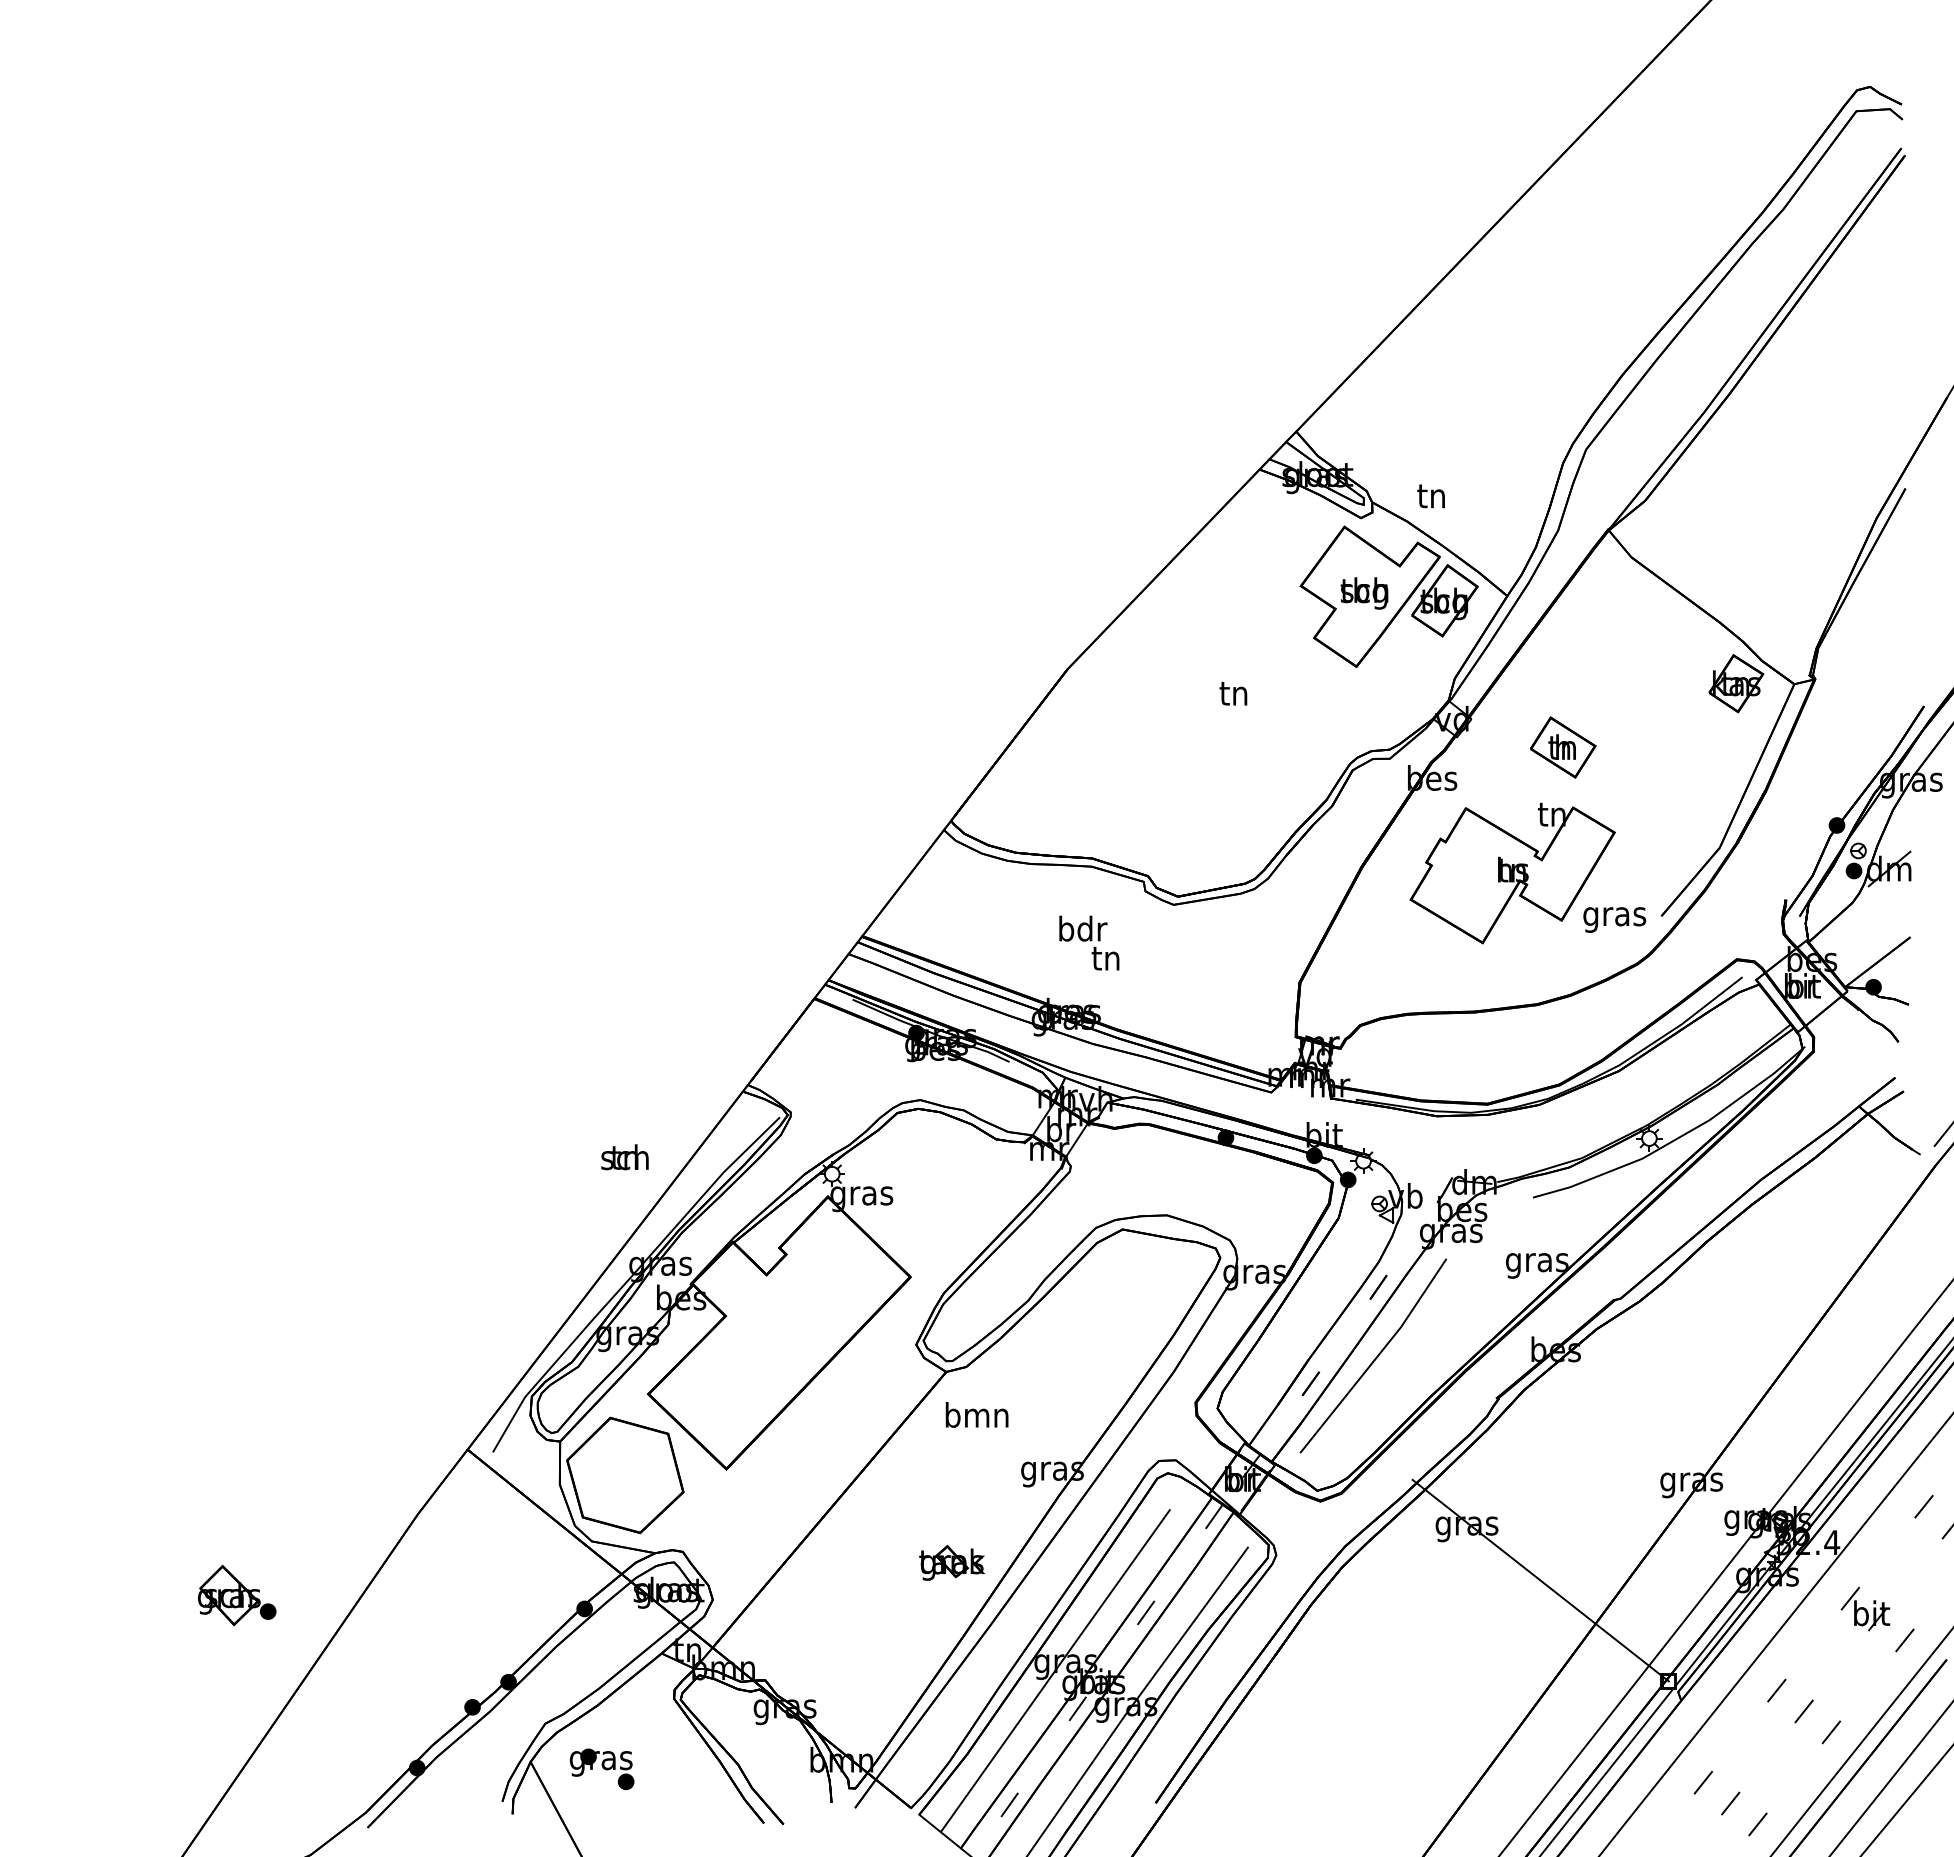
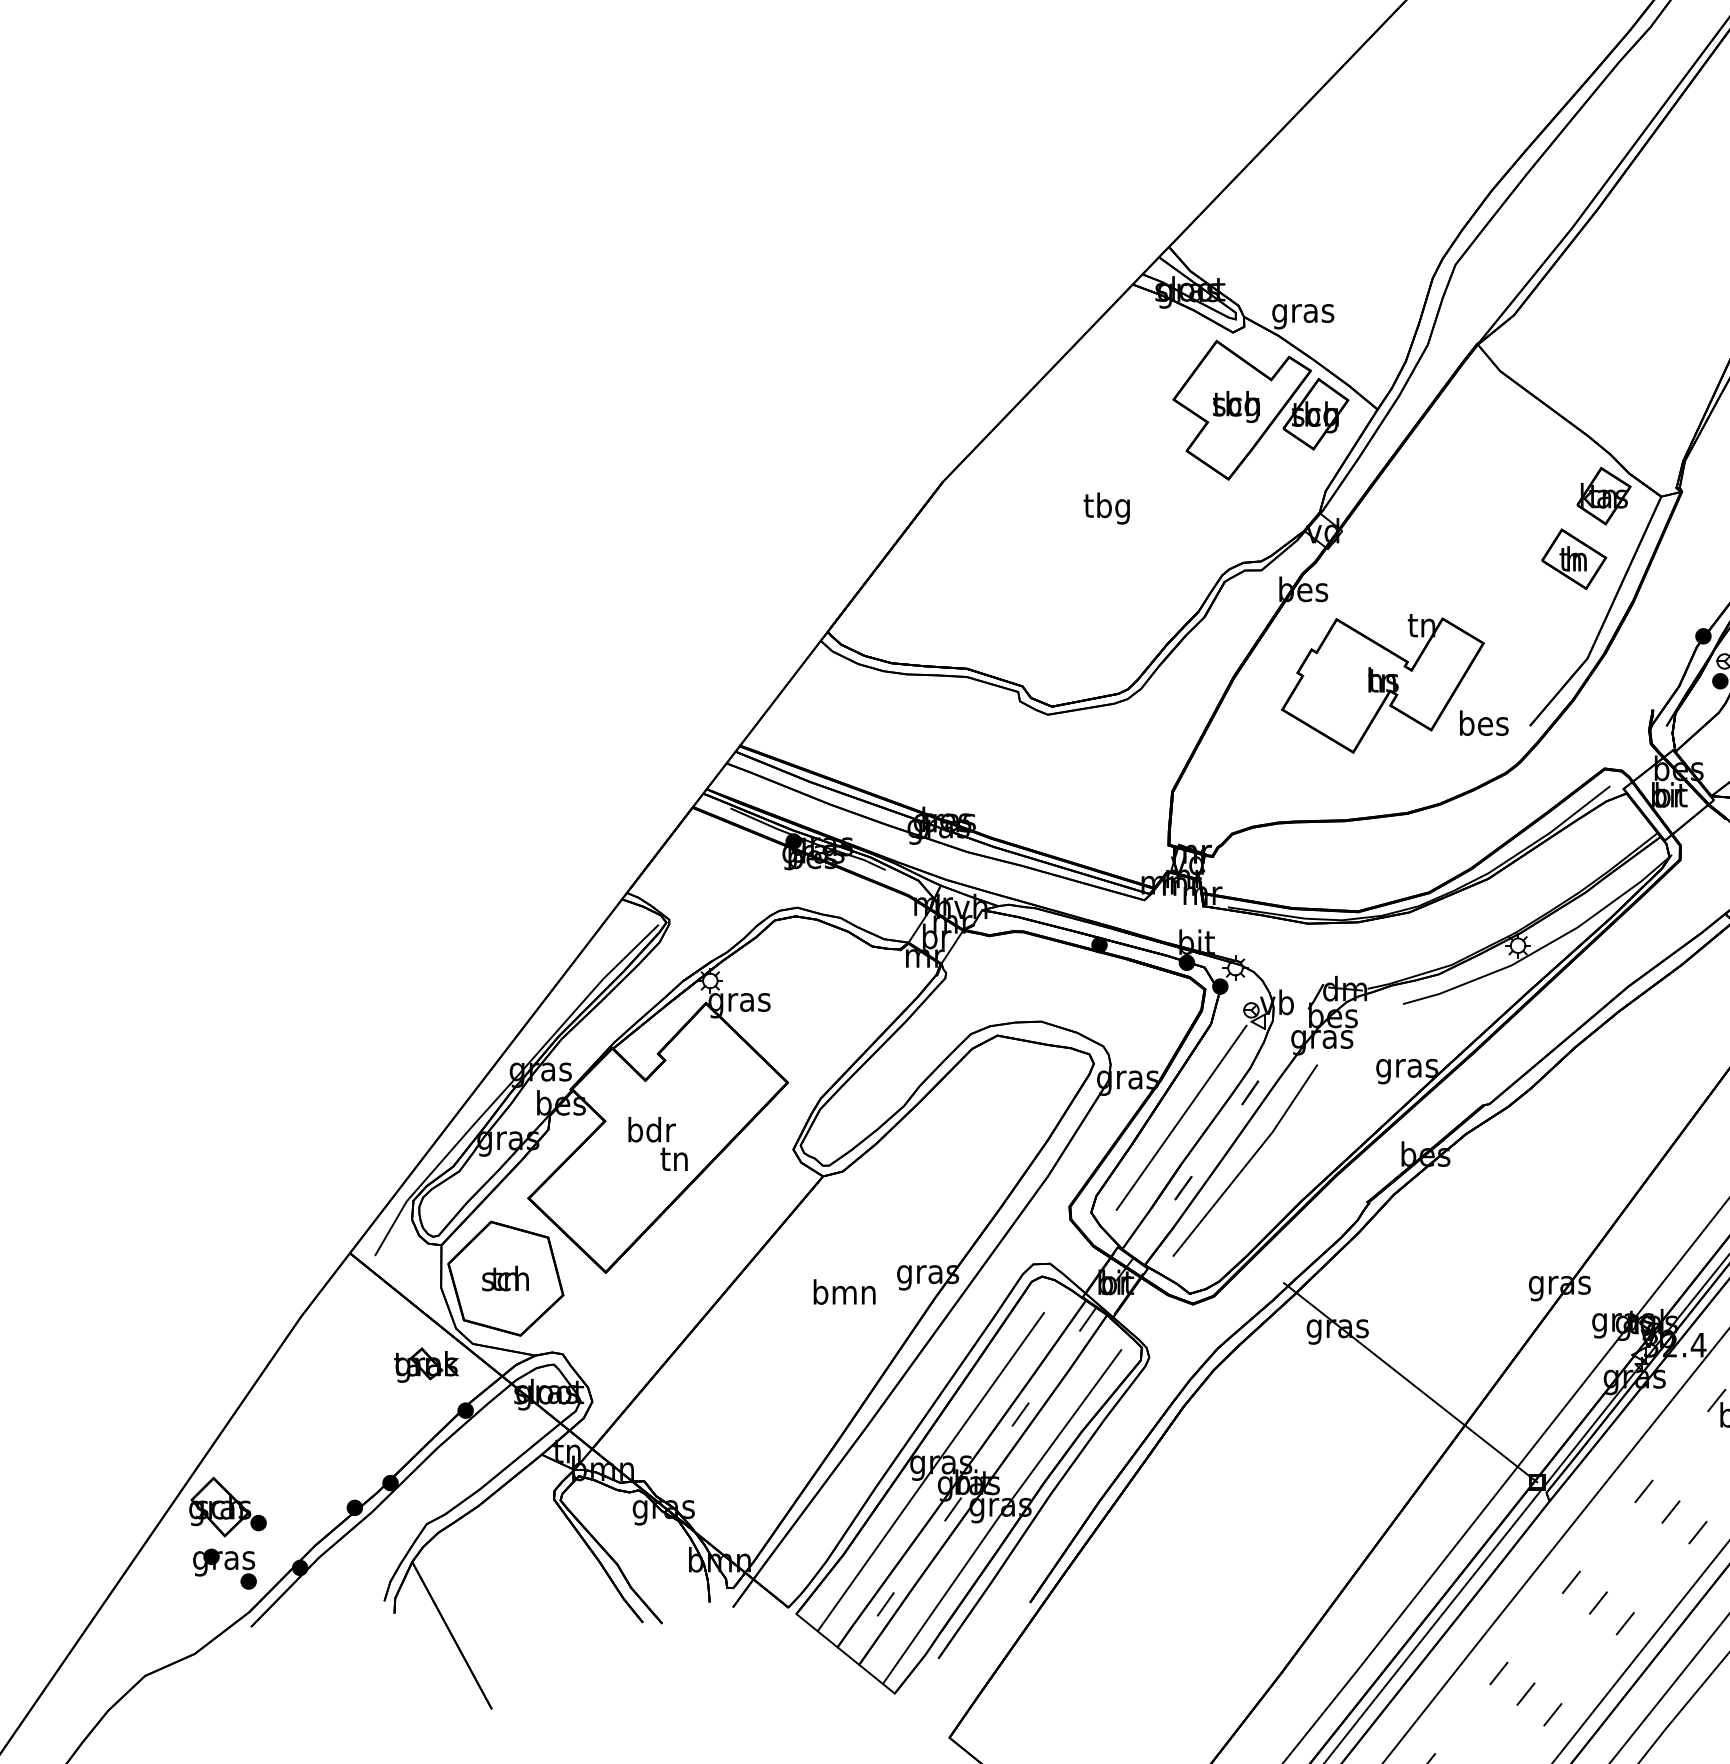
text: (1431, 499) -> (1302, 314), tn -> gras
text: (1233, 696) -> (1106, 508), tn -> tbg
part: (1563, 747) -> (1574, 559), moved
text: (1614, 916) -> (1483, 726), gras -> bes
text: (1089, 942) -> (658, 1143), moved
text: (624, 1157) -> (505, 1278), moved
line: (1308, 1312) -> (1181, 1117), added
text: (976, 1414) -> (844, 1291), moved
part: (951, 1562) -> (425, 1364), moved
part: (237, 1595) -> (228, 1507), moved
part: (601, 1769) -> (224, 1569), moved

